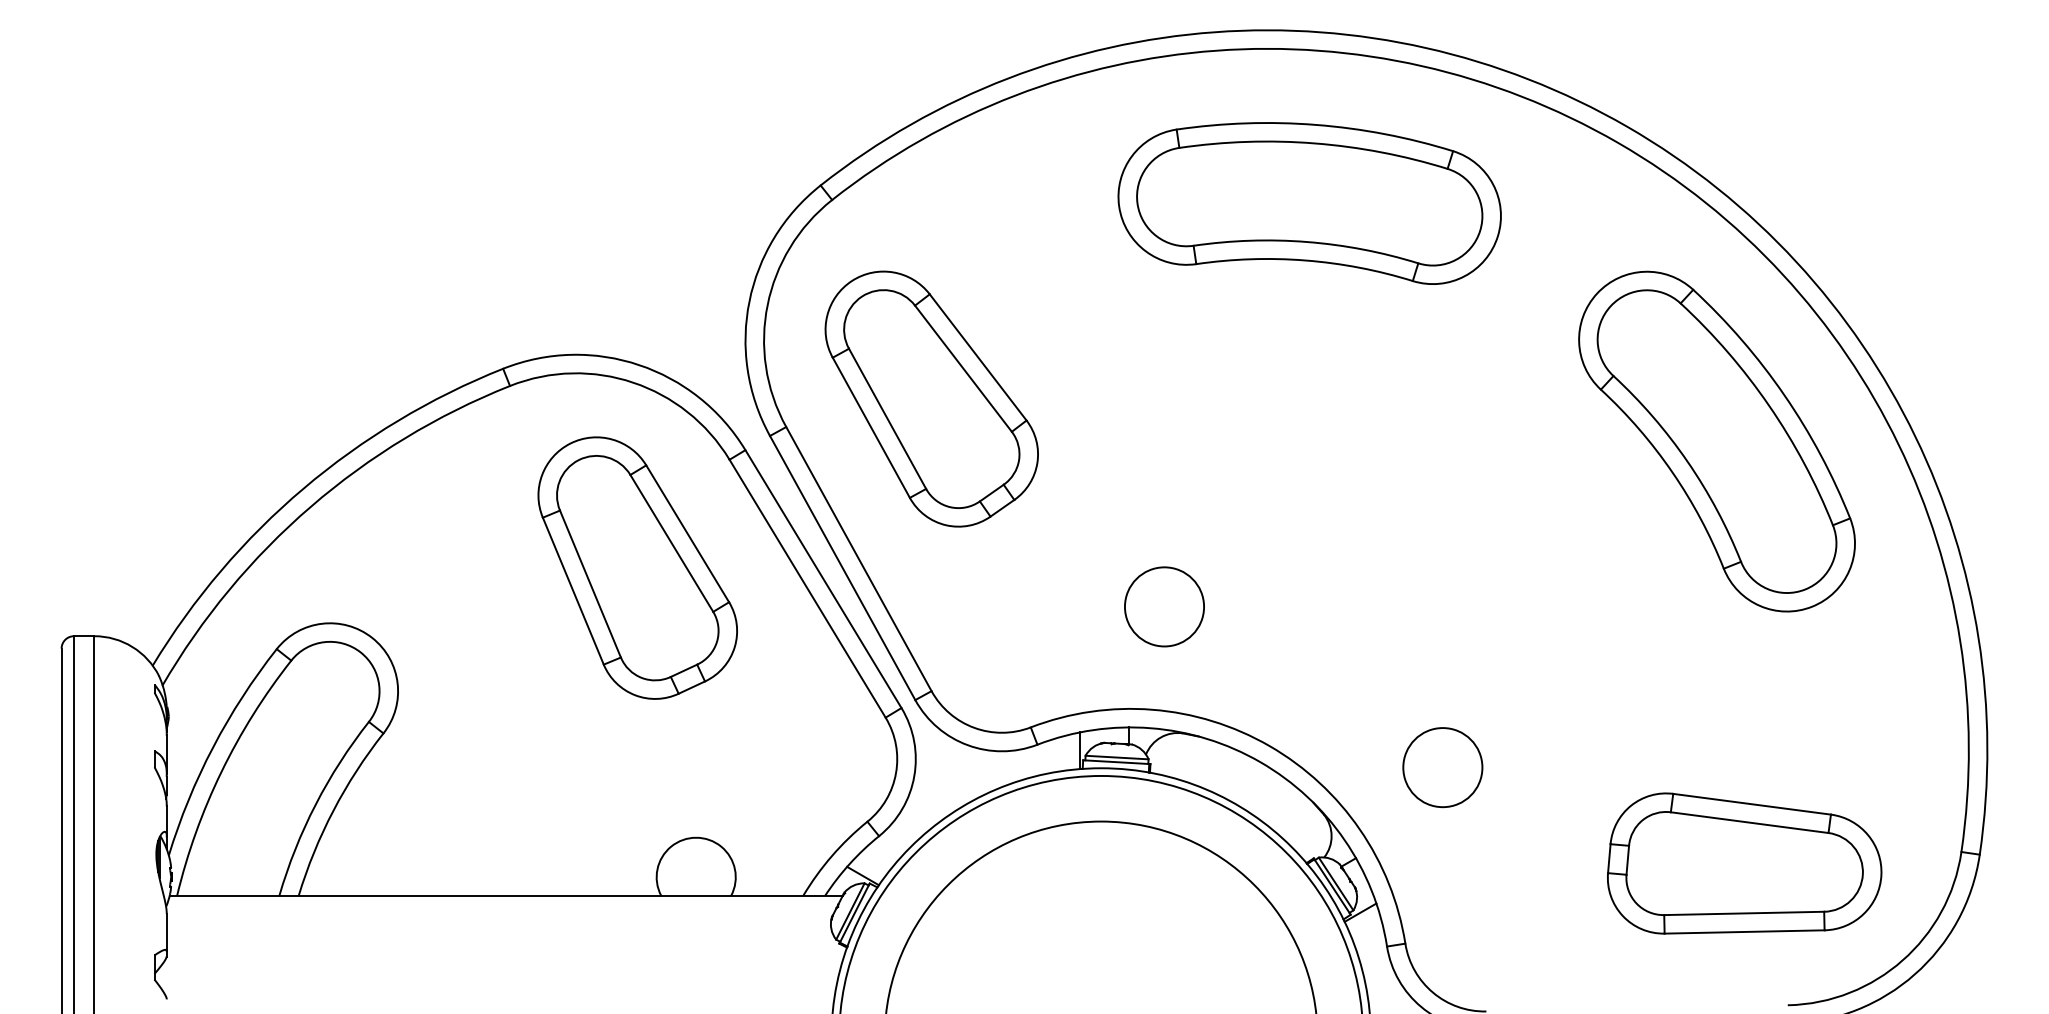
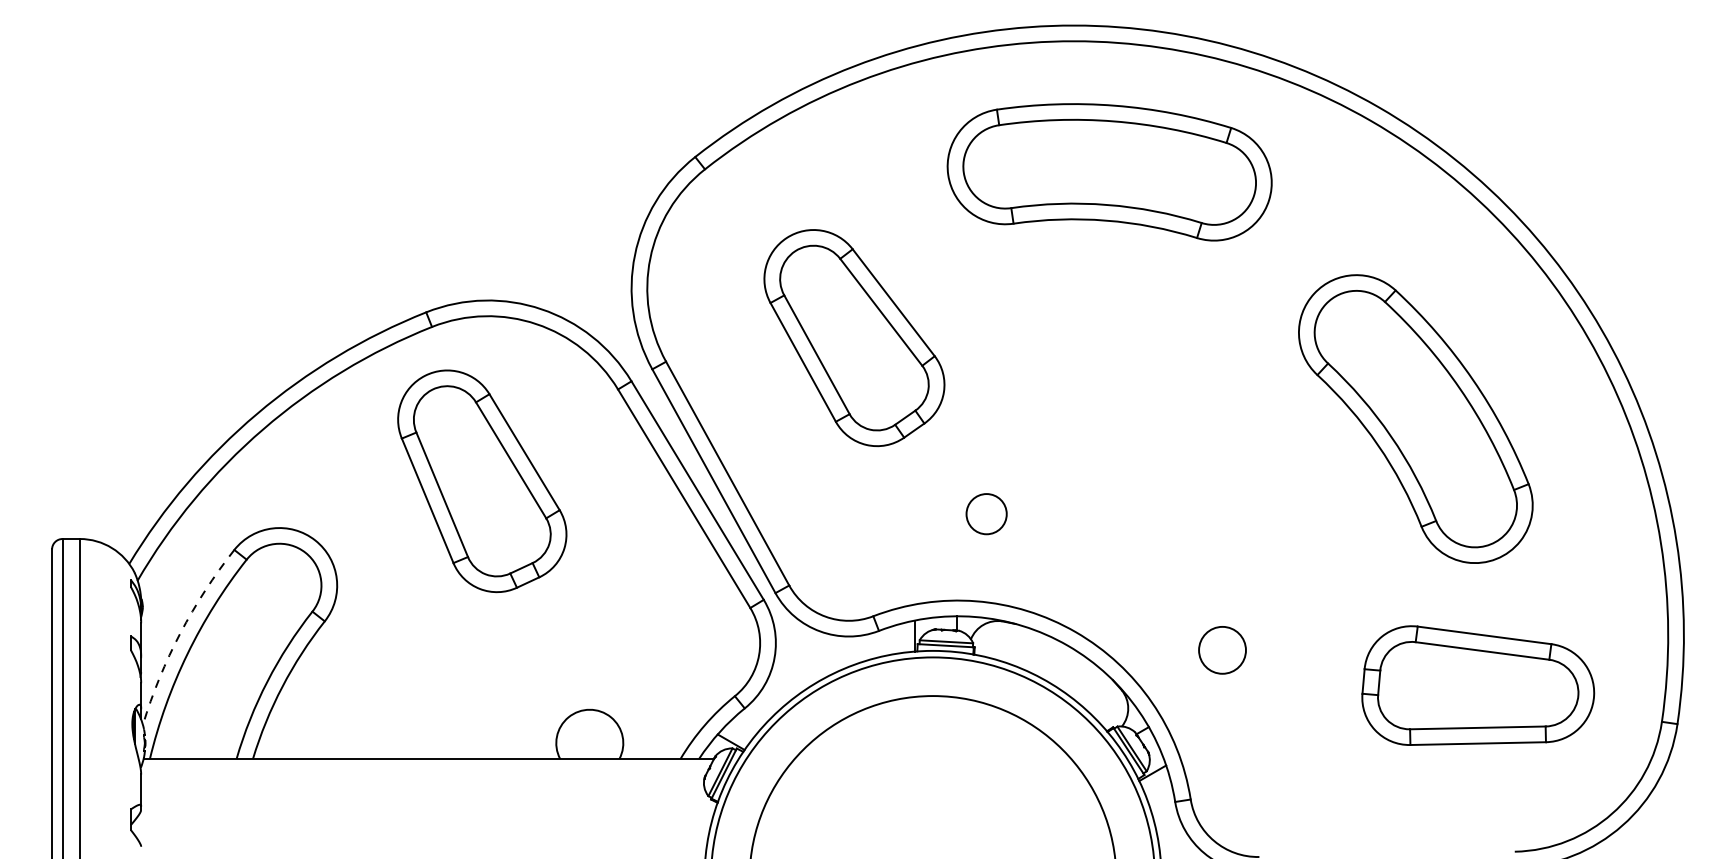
part: (931, 399) -> (854, 338), moved
part: (1716, 440) -> (1415, 418), moved
part: (638, 568) -> (482, 481), moved
circle: (1164, 606) -> (986, 513), size x0.6
arc: (213, 747) -> (180, 633), solid -> dashed
circle: (1442, 766) -> (1222, 649), size x0.7
part: (1744, 863) -> (1478, 685), moved

